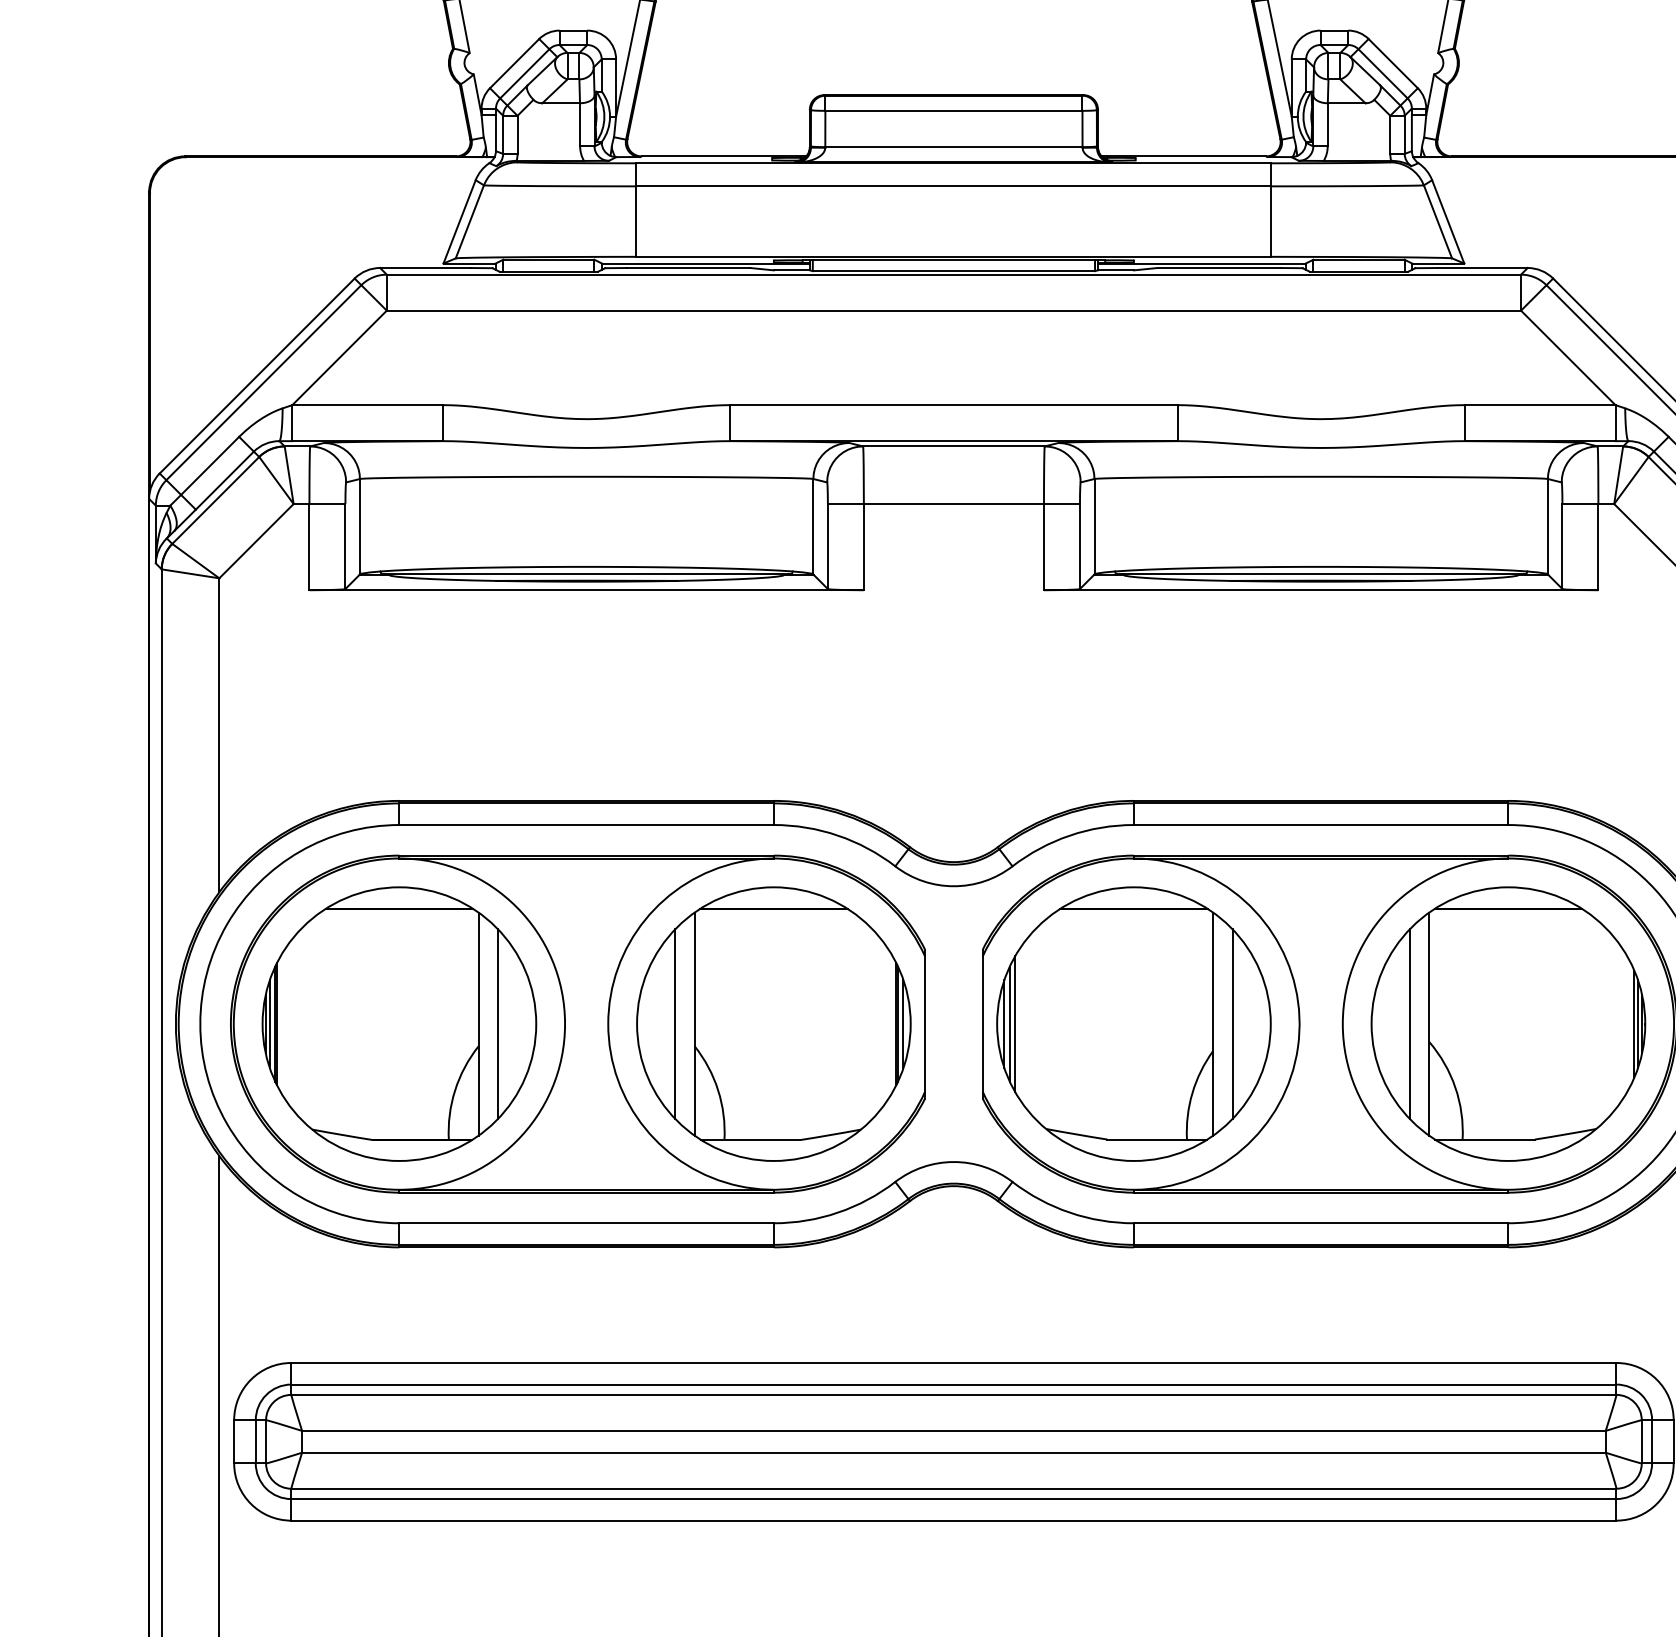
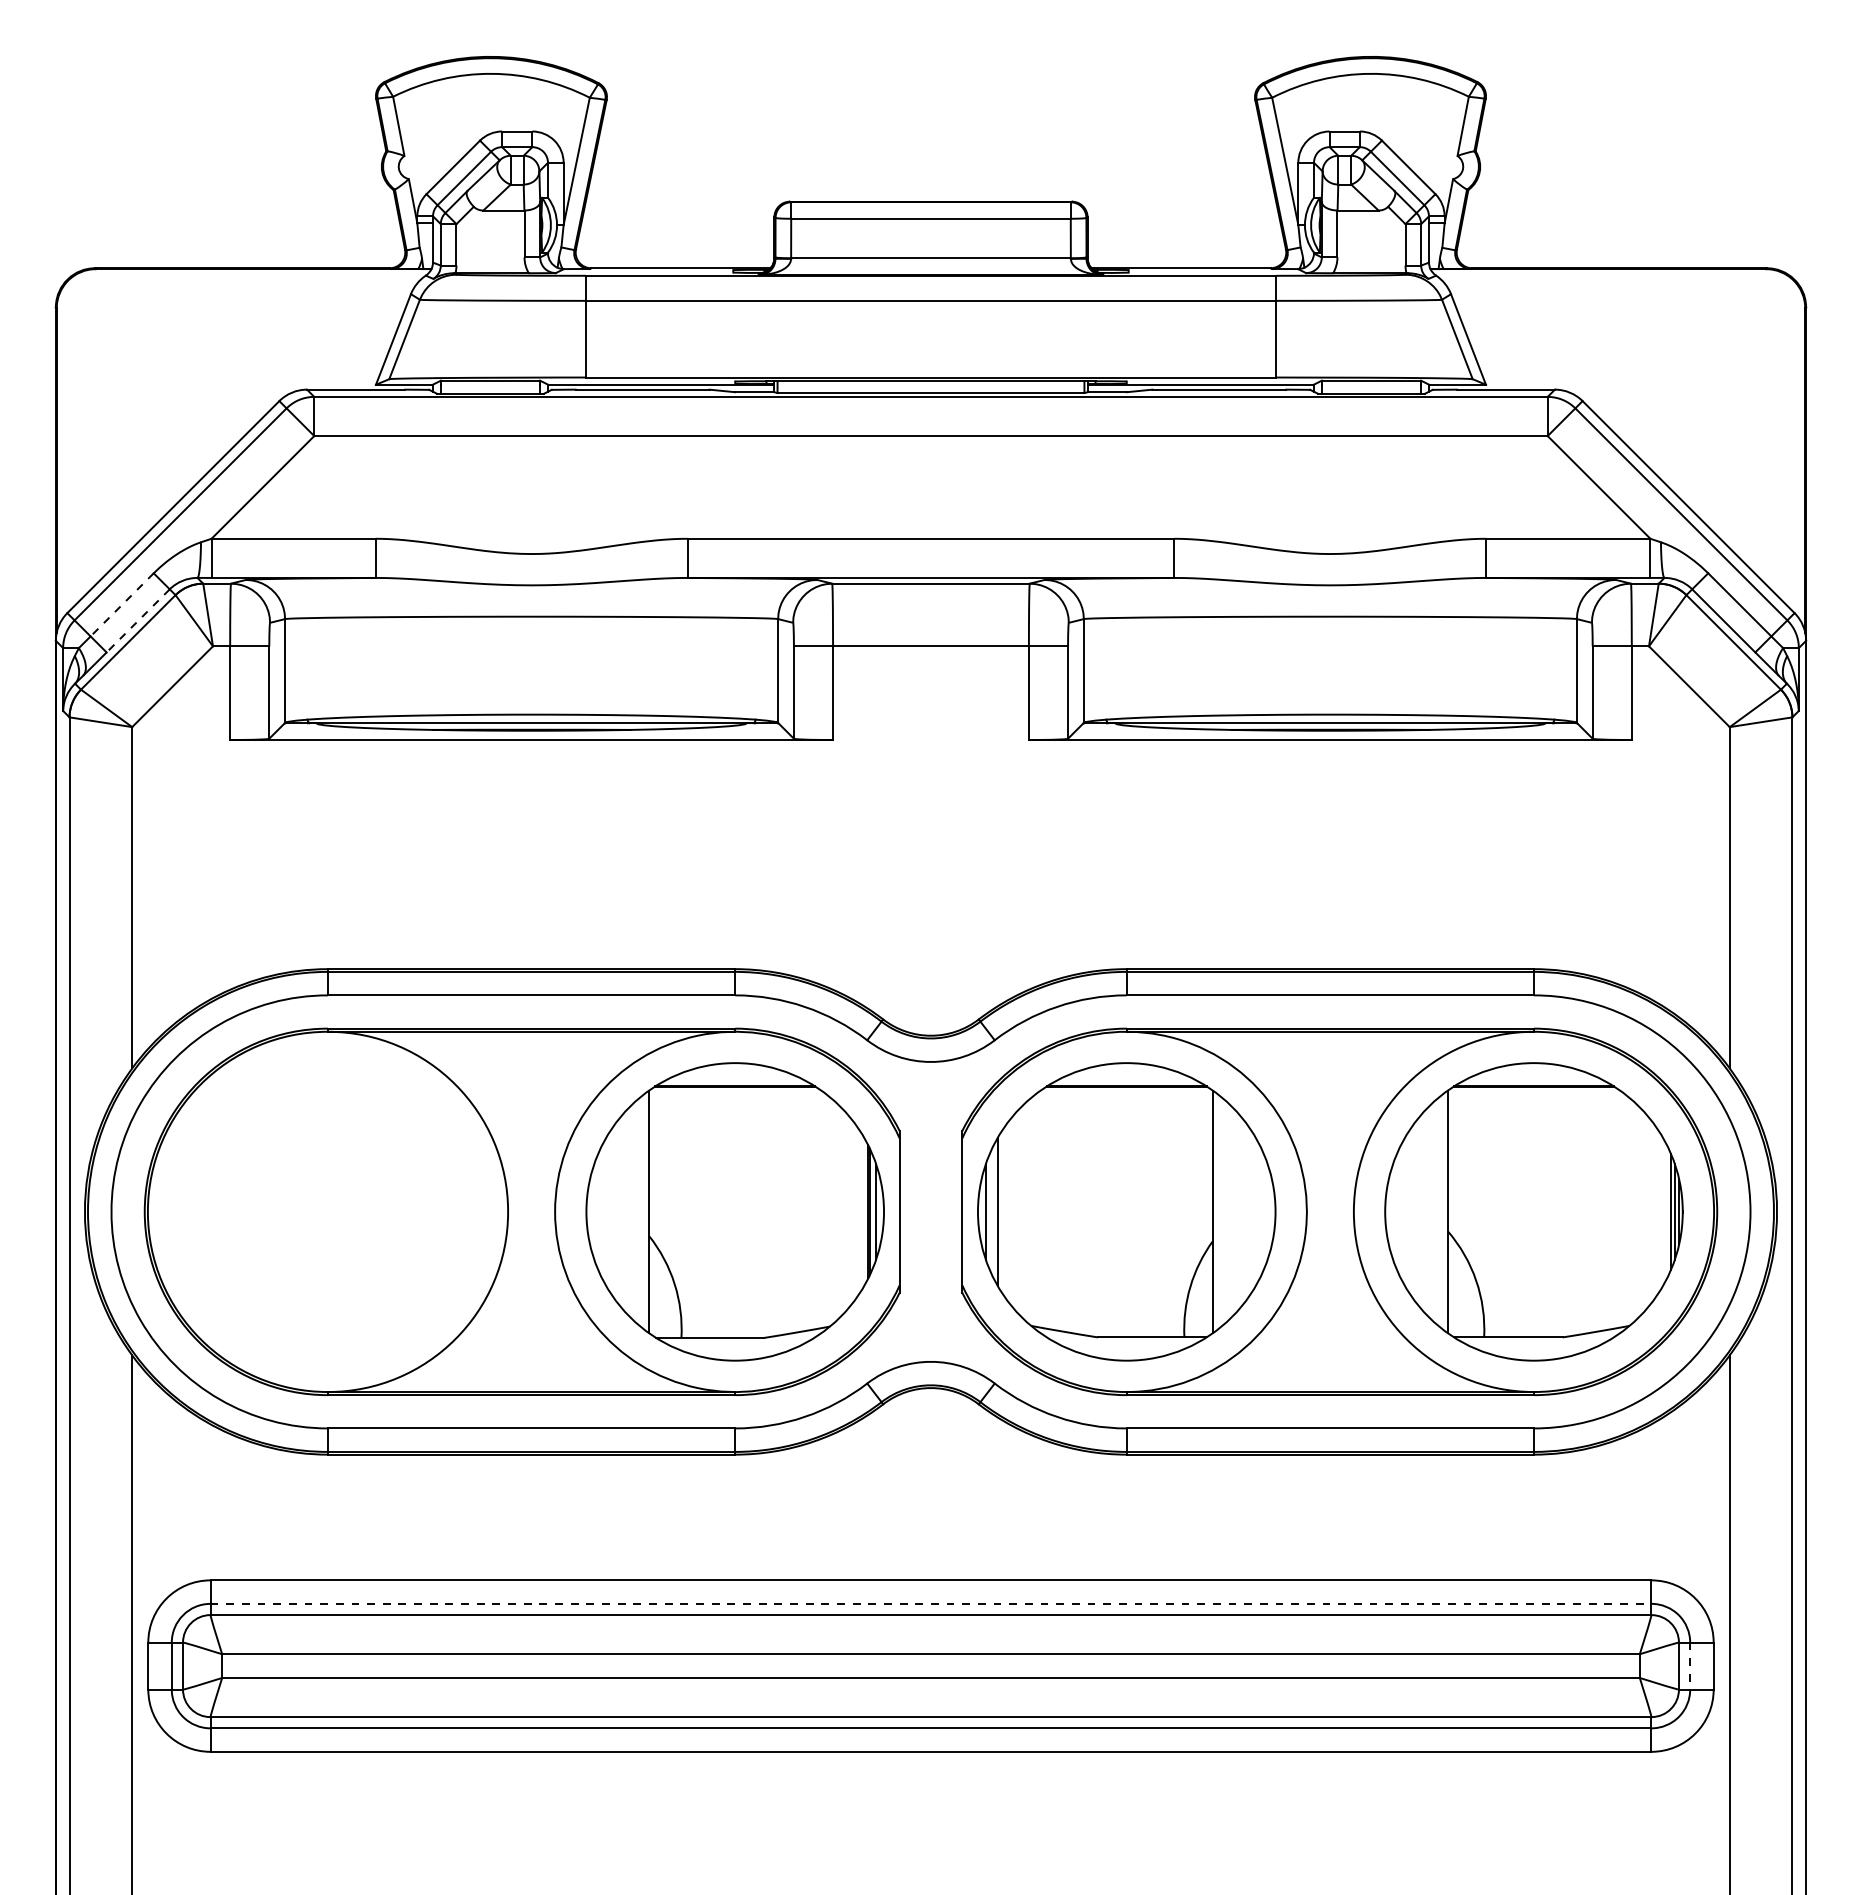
line: (210, 465) -> (122, 604), solid -> dashed
line: (225, 480) -> (138, 620), solid -> dashed
part: (398, 1023) -> (327, 1211), removed
line: (674, 1023) -> (627, 1211), removed
line: (1009, 1023) -> (991, 1211), removed
line: (1233, 1023) -> (1234, 1211), removed
line: (1409, 1023) -> (1426, 1211), removed
line: (954, 1384) -> (931, 1603), solid -> dashed
line: (1652, 1442) -> (1690, 1666), solid -> dashed

